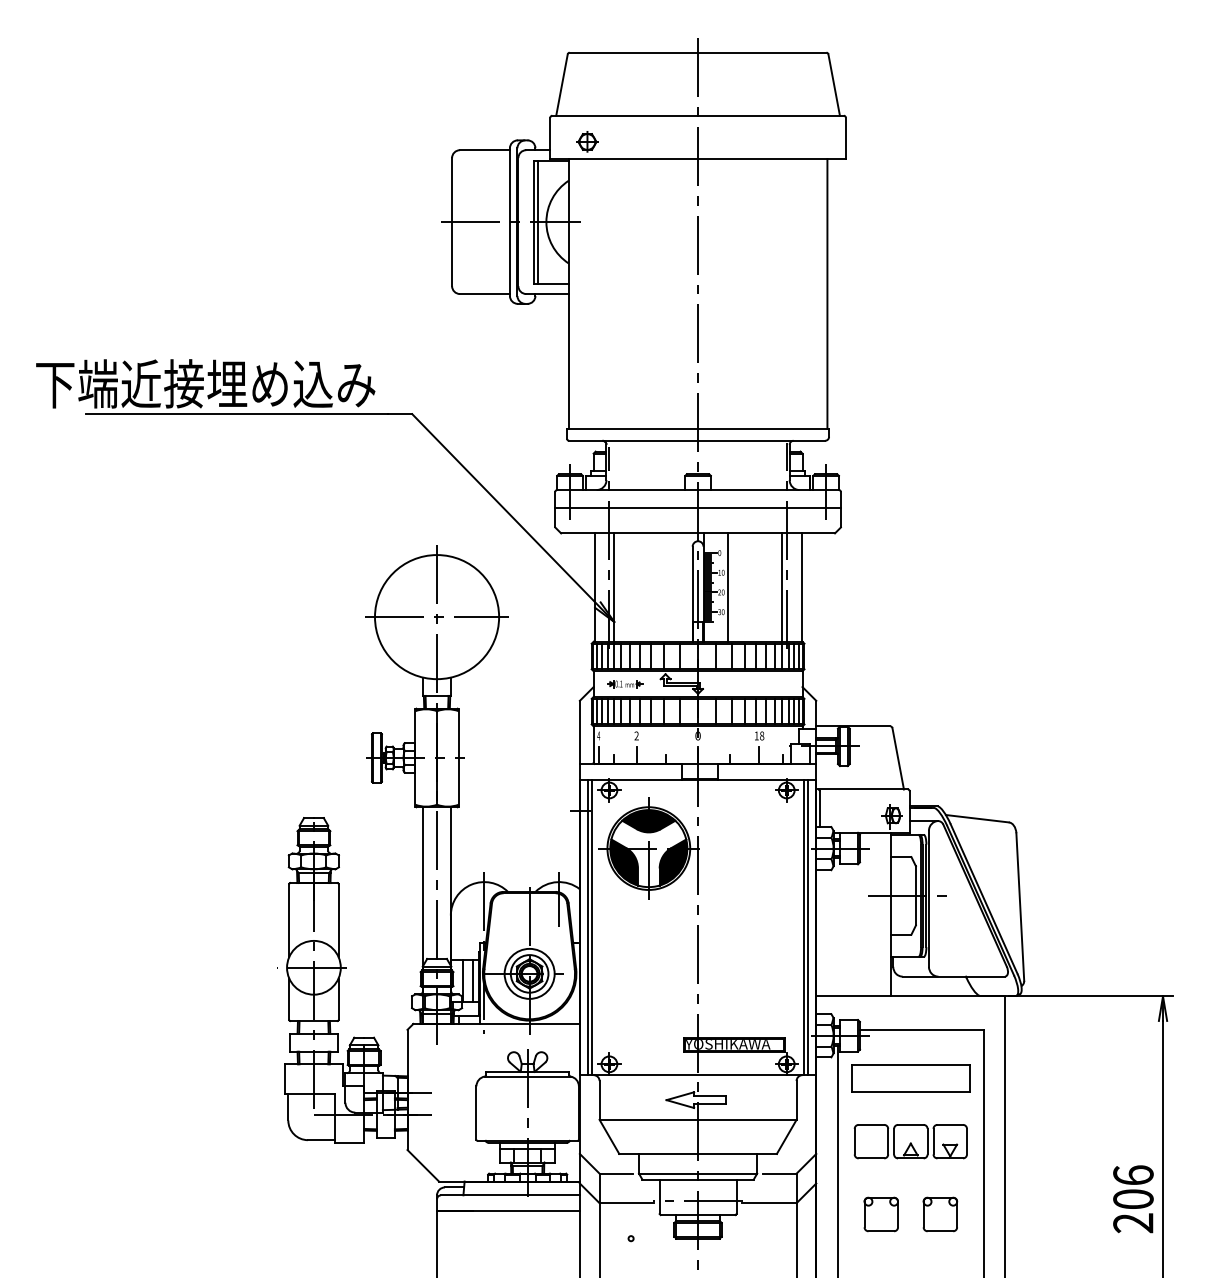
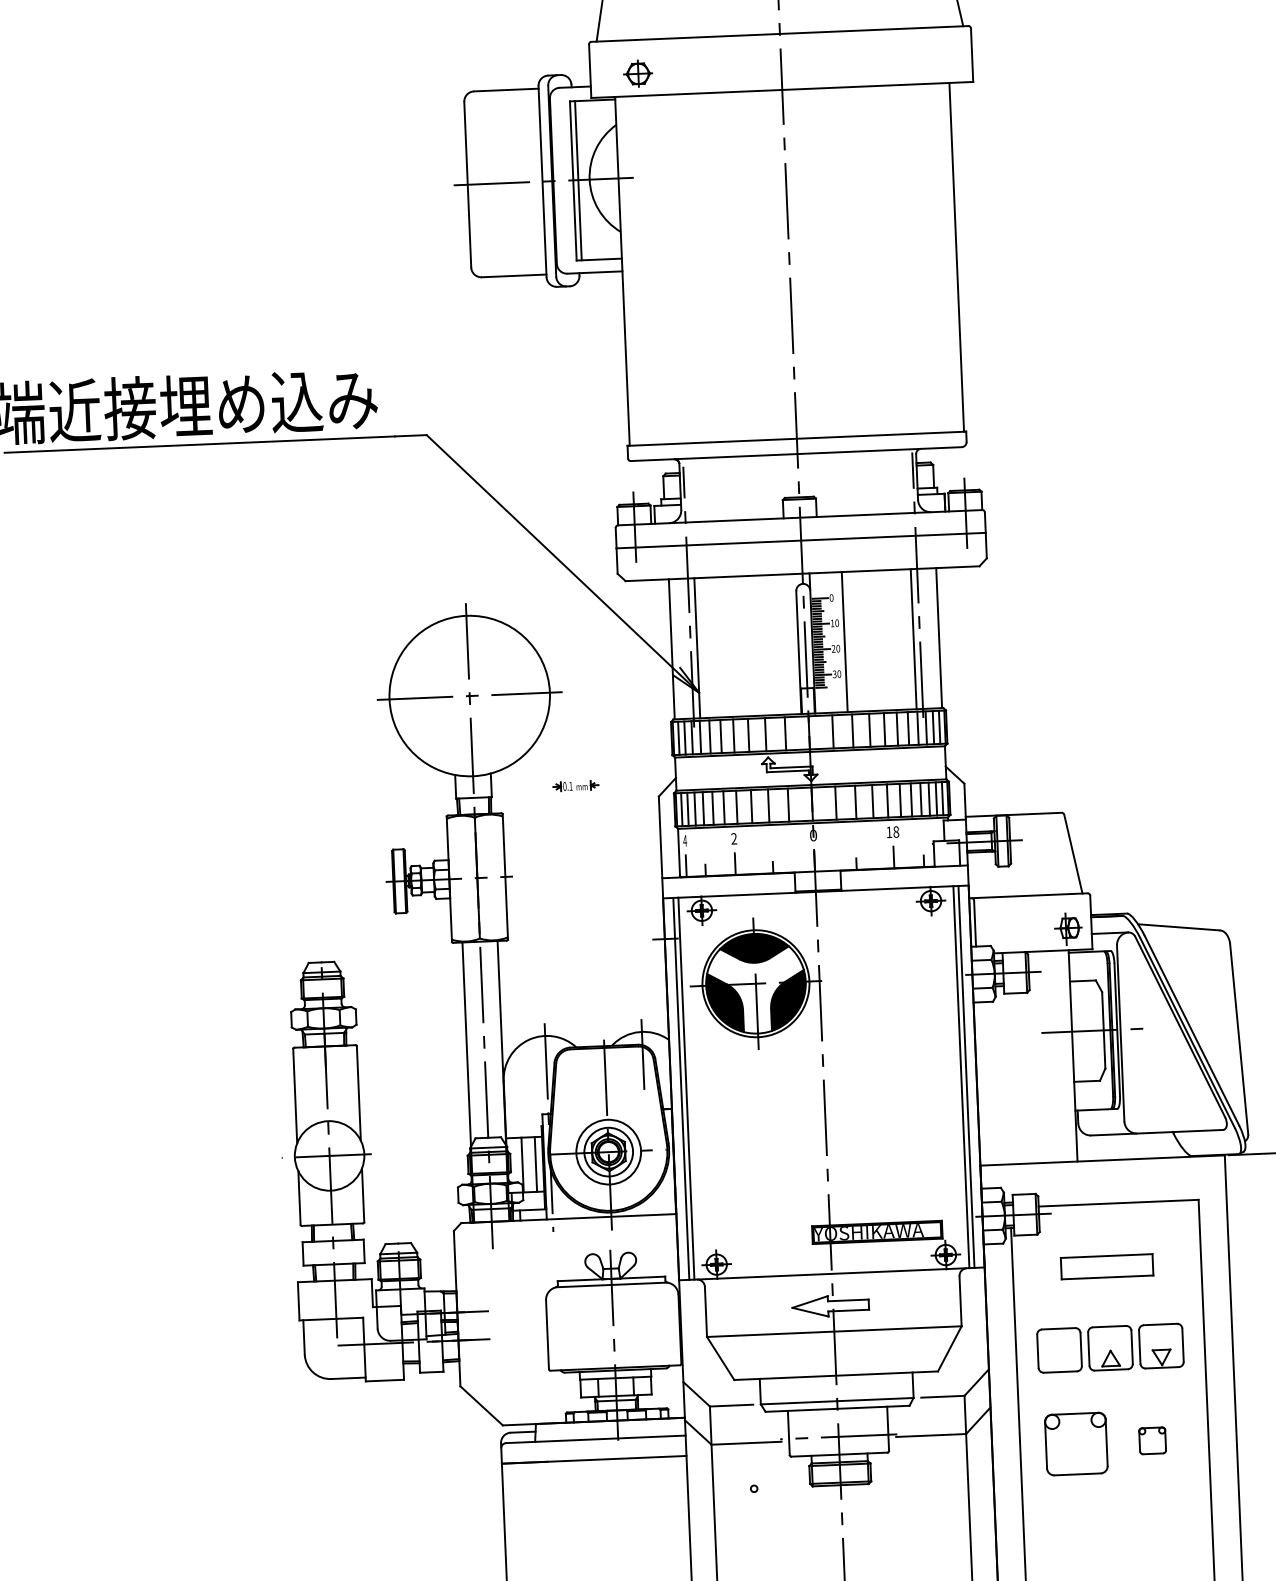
part: (625, 684) -> (576, 786), moved
part: (910, 1078) -> (1106, 1266), size x0.6
part: (880, 1214) -> (1075, 1444), size x1.4
part: (940, 1214) -> (1152, 1440), size x0.6

